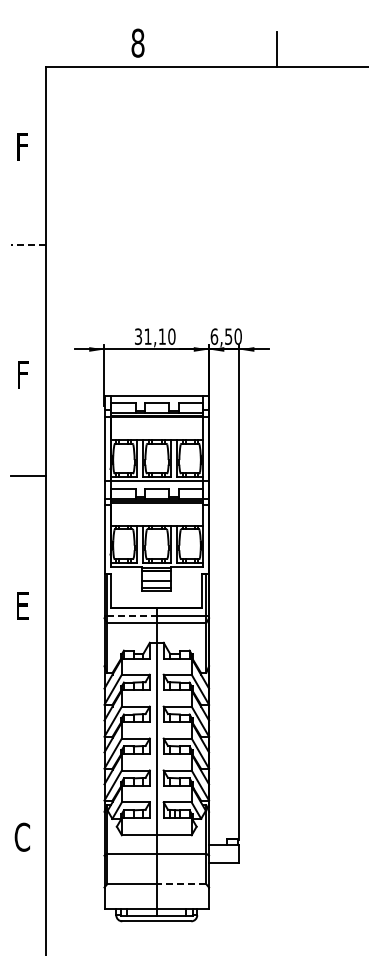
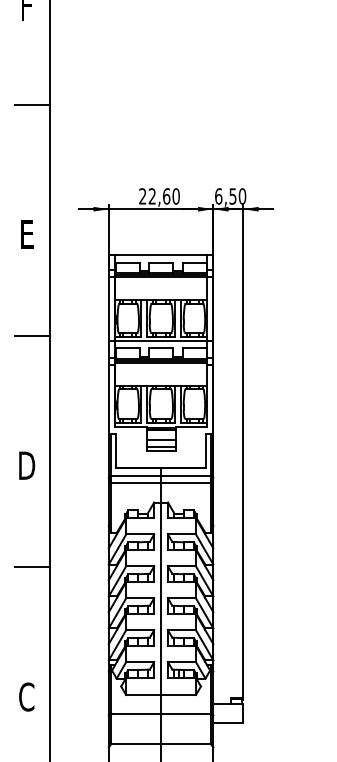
line: (27, 244) -> (31, 104), dashed -> solid
text: (150, 336) -> (154, 196), 31,10 -> 22,60
text: (22, 374) -> (26, 234), F -> E
text: (22, 605) -> (26, 465), E -> D
line: (131, 615) -> (135, 475), dashed -> solid
line: (28, 707) -> (32, 567), added
line: (181, 884) -> (185, 744), dashed -> solid

